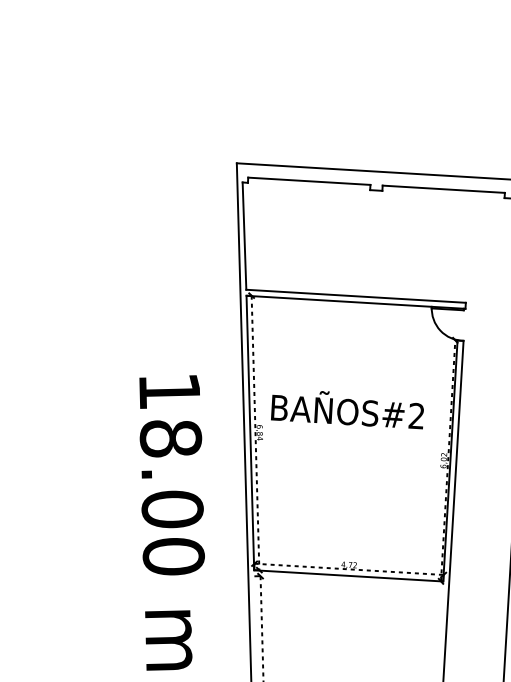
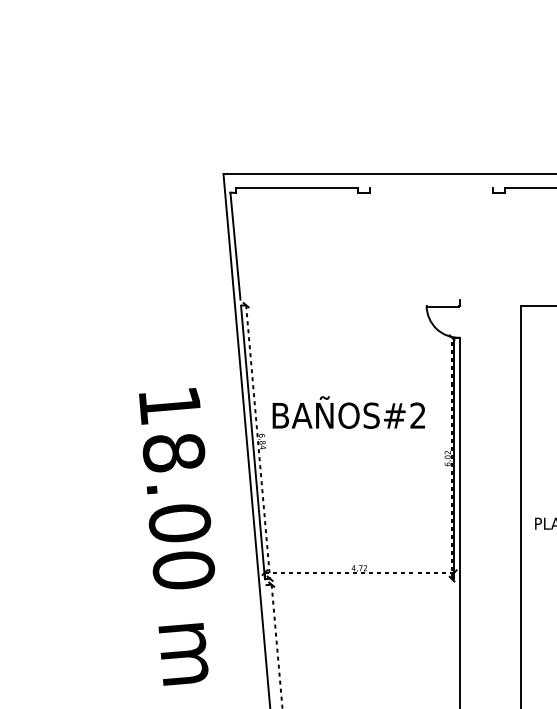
line: (443, 189) -> (431, 187), removed
line: (356, 296) -> (350, 299), removed
line: (355, 302) -> (350, 305), removed
line: (348, 576) -> (359, 579), removed

